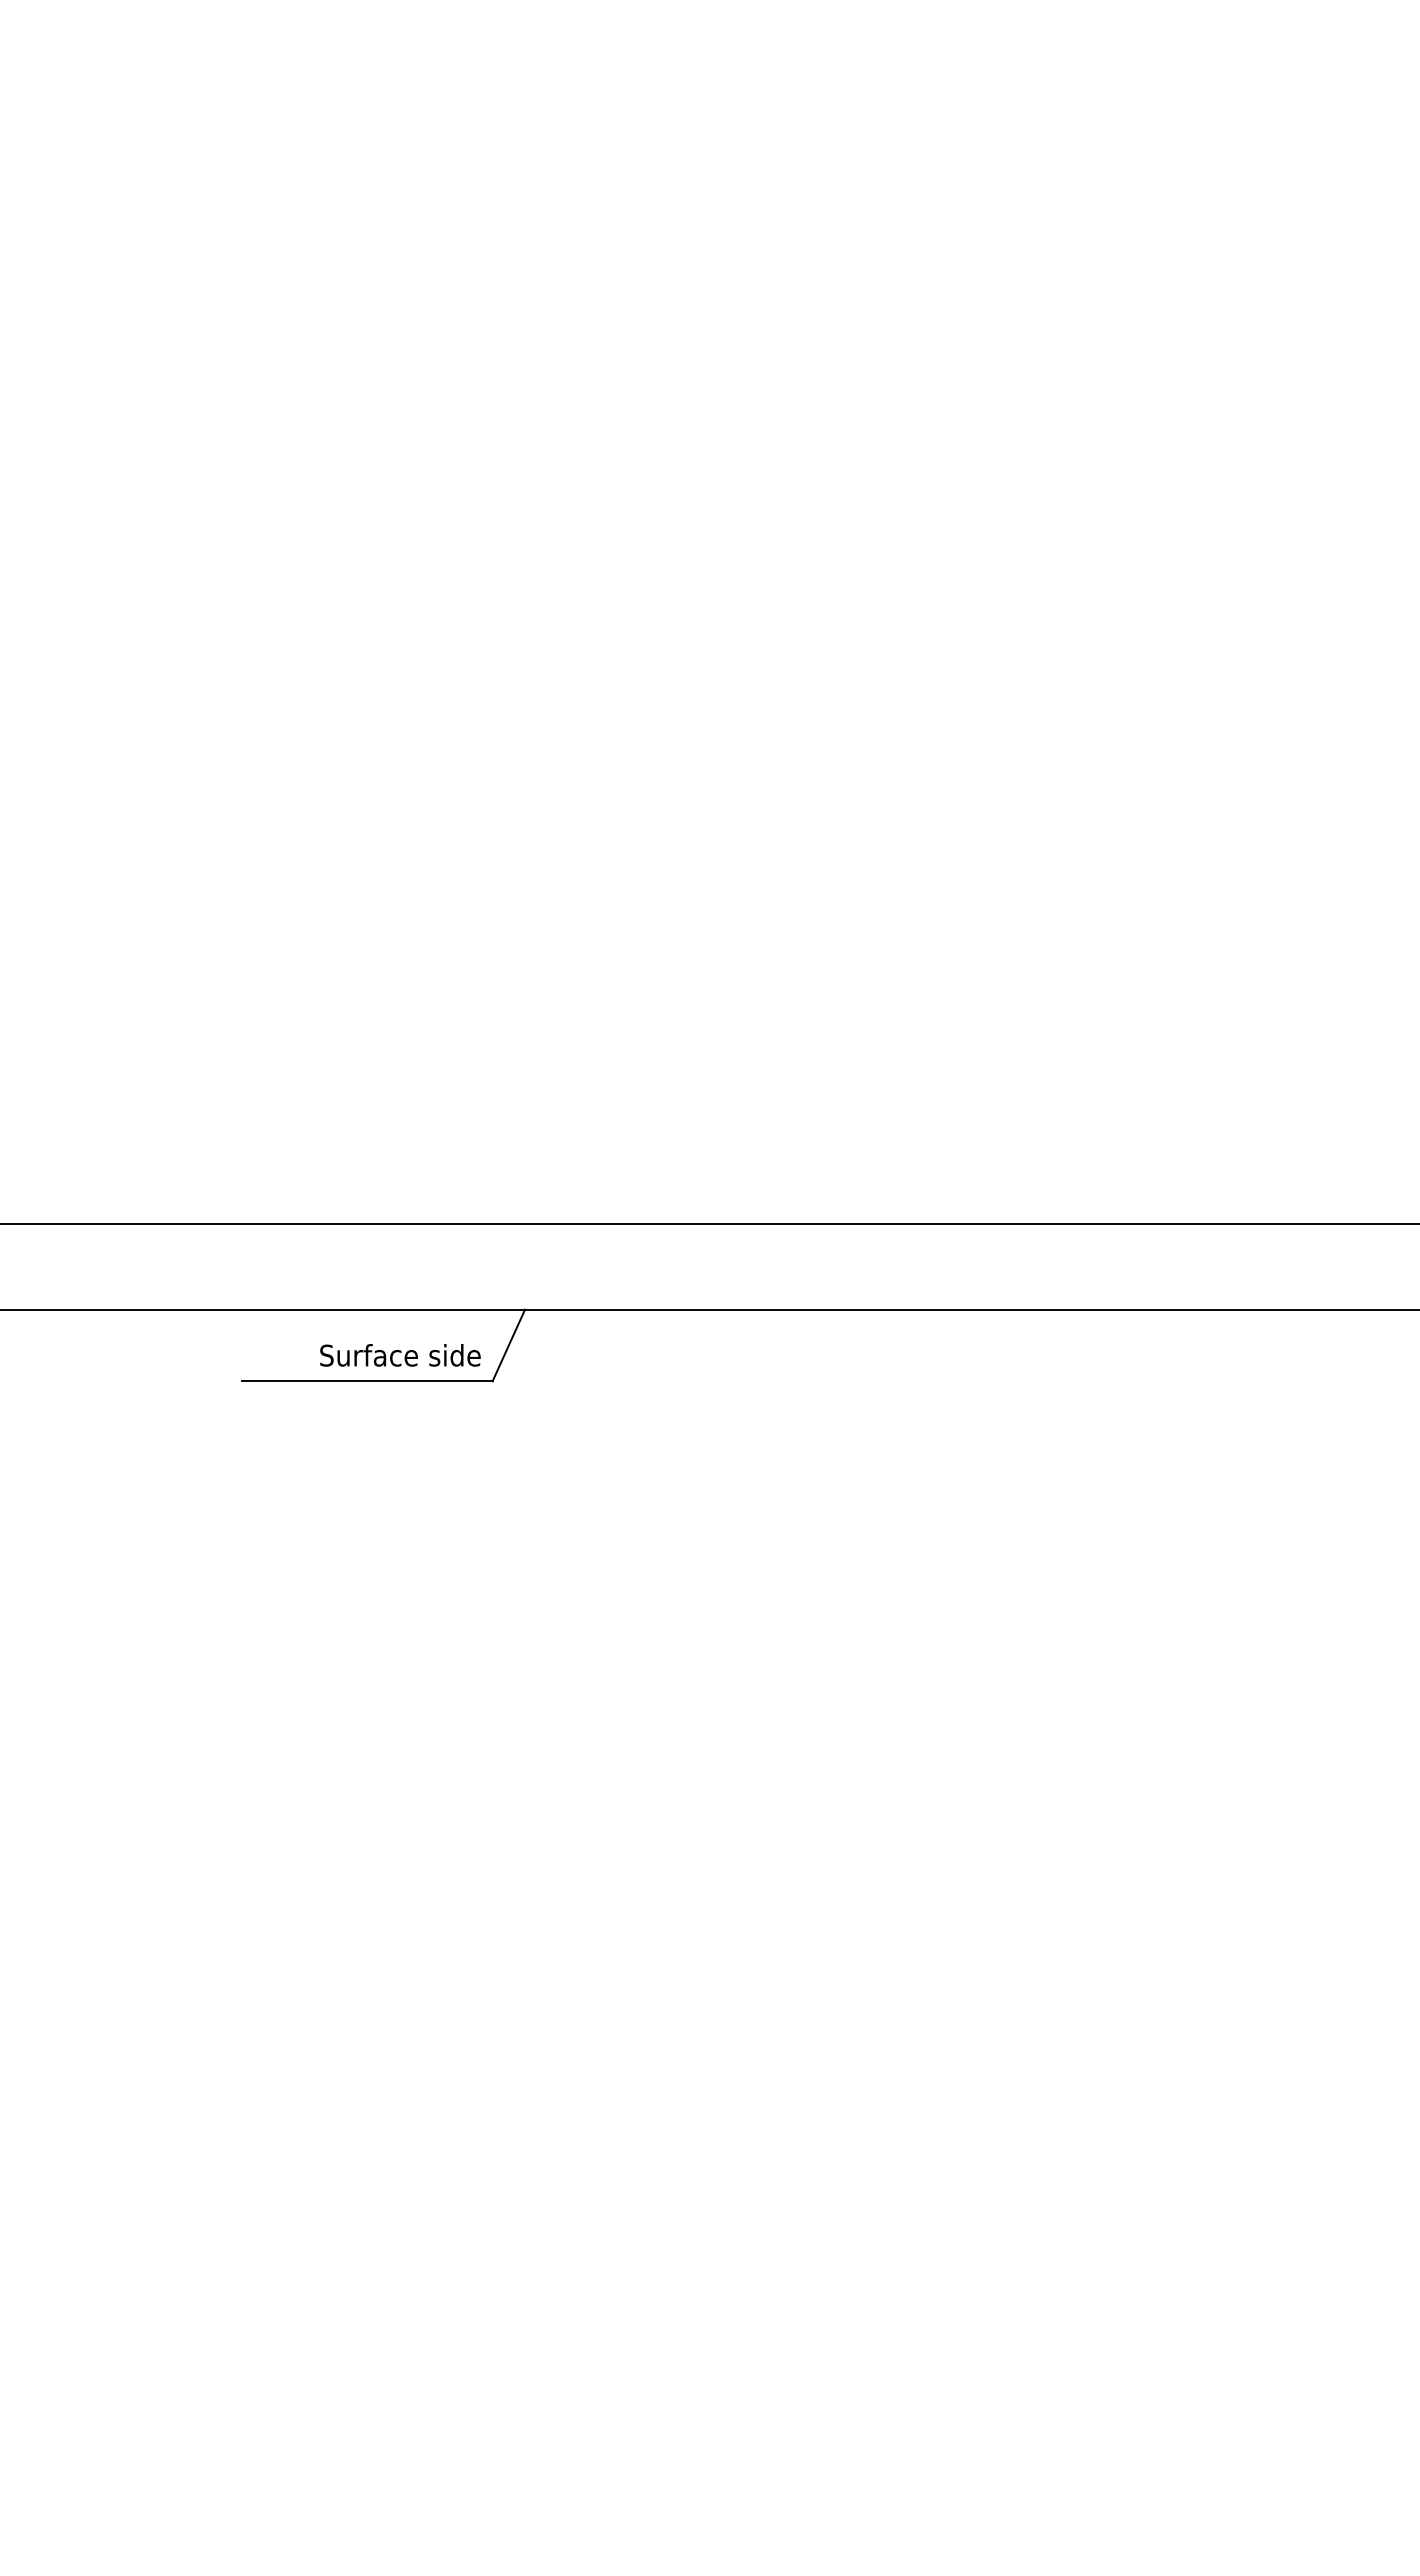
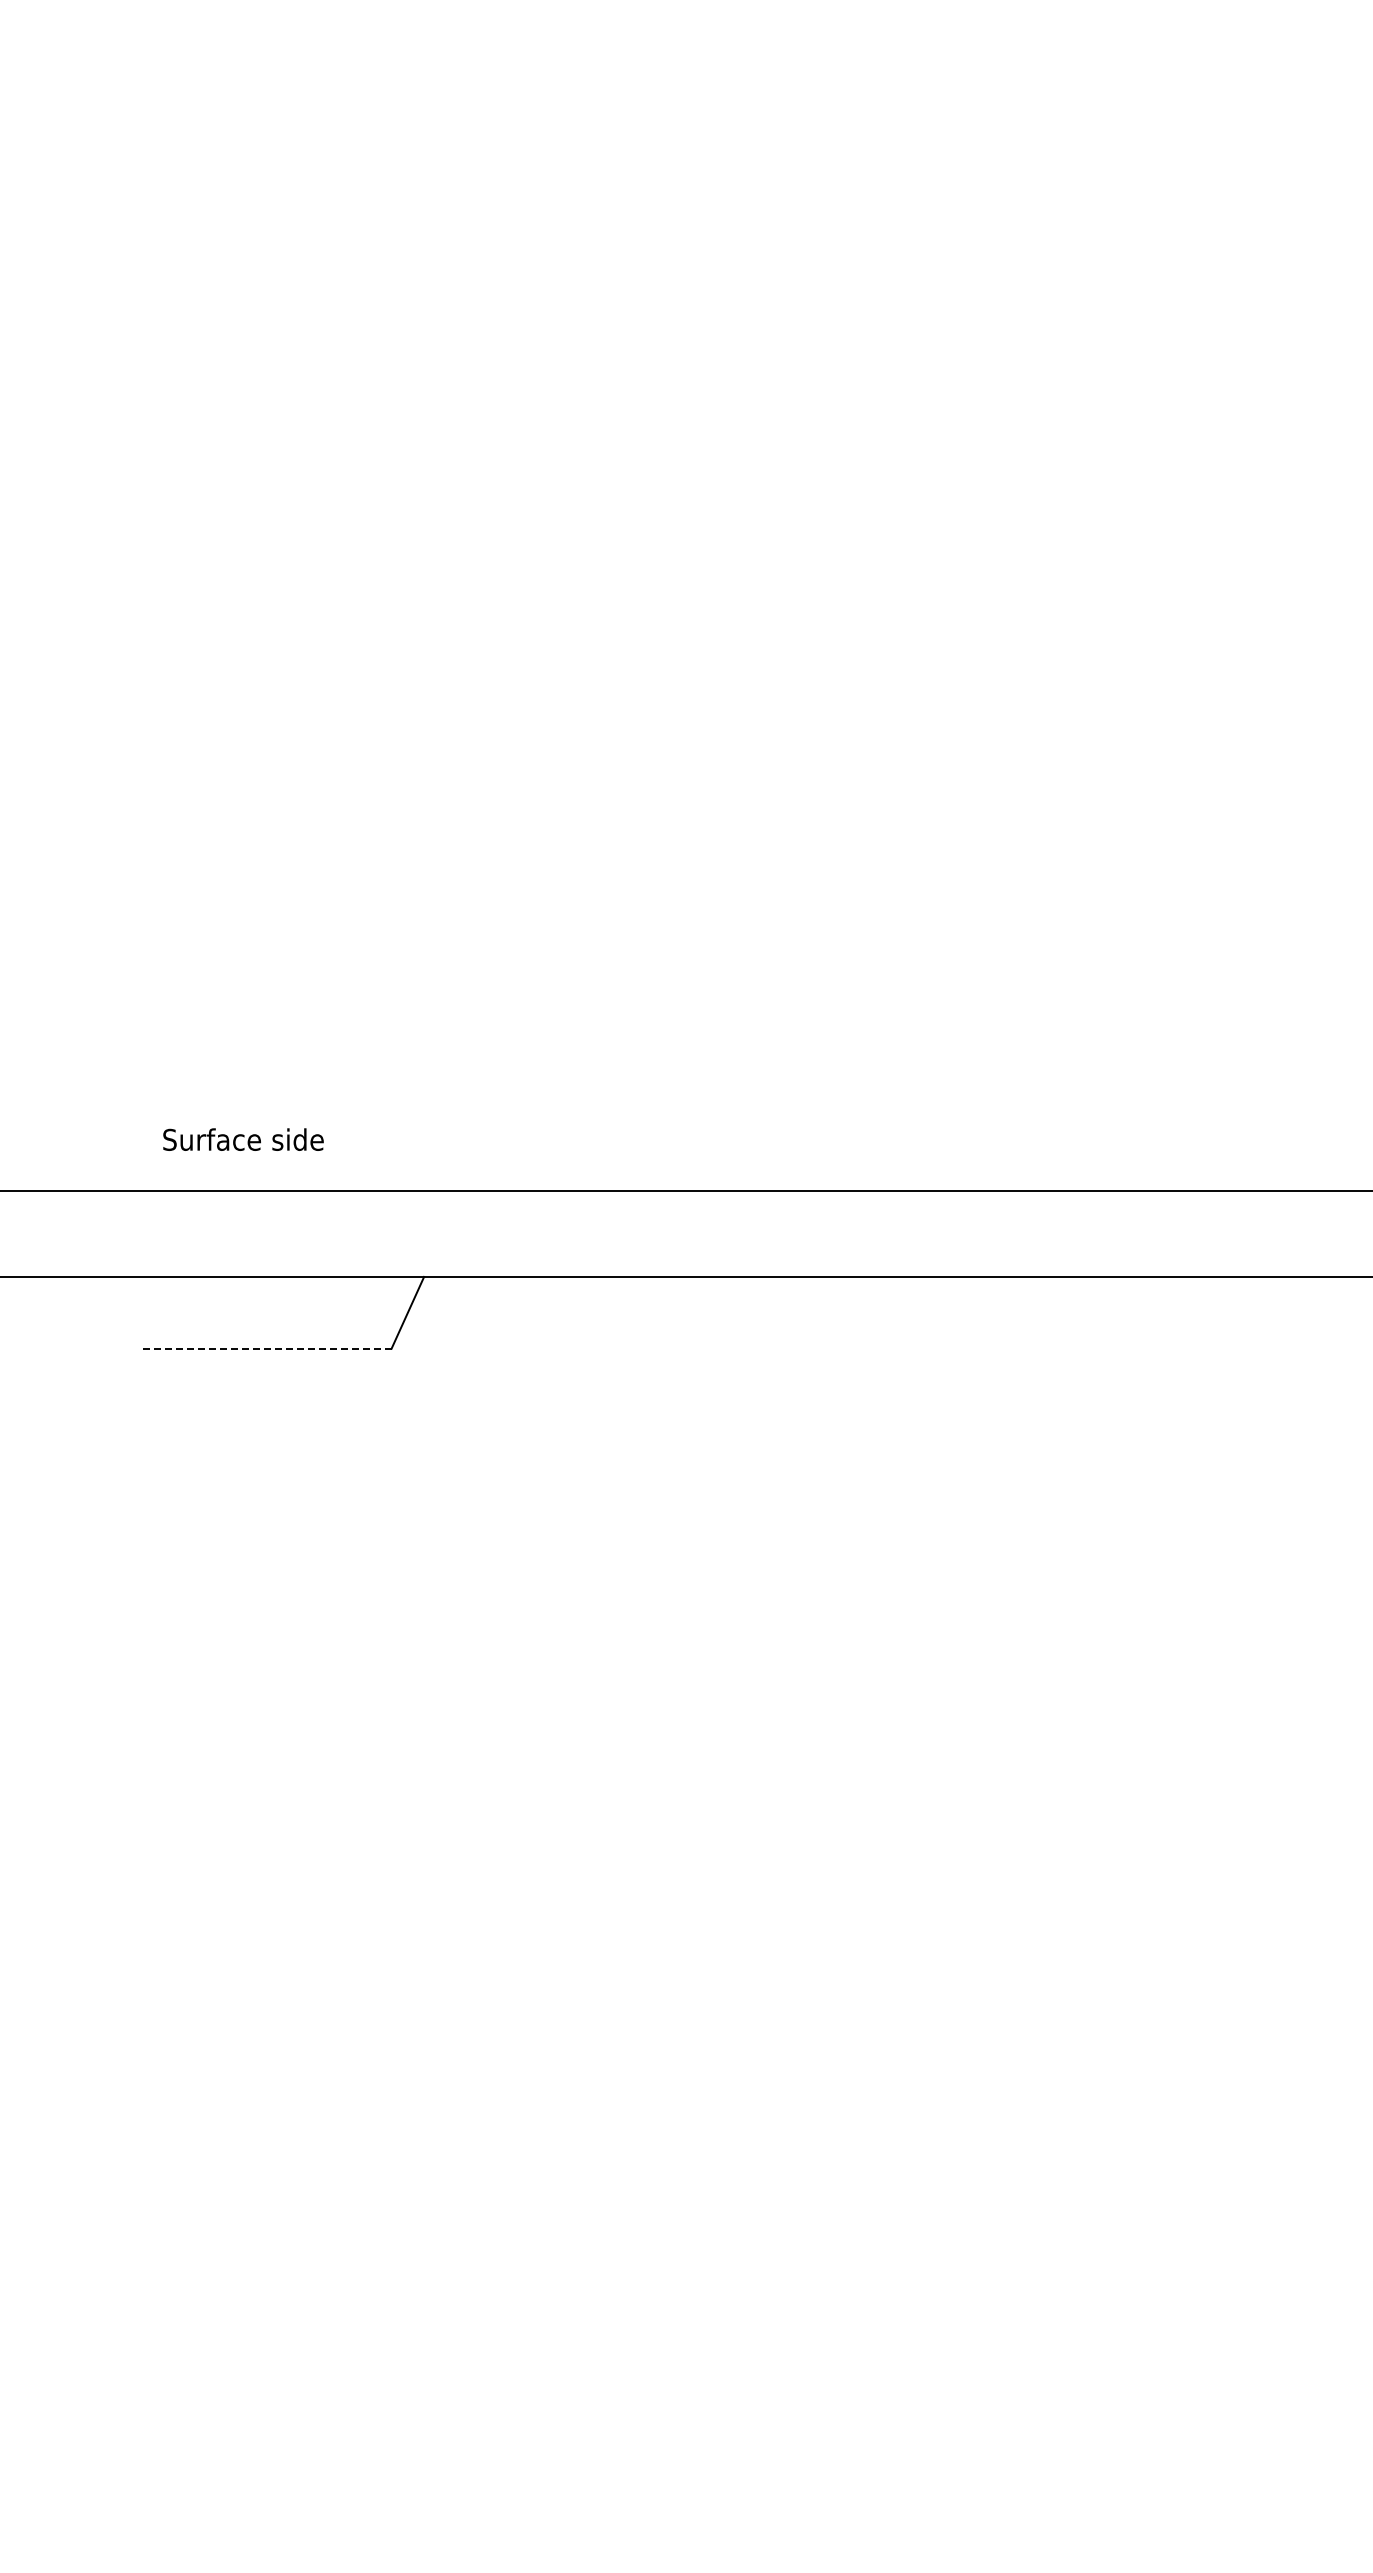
text: (400, 1355) -> (243, 1139), moved
line: (366, 1381) -> (265, 1348), solid -> dashed

